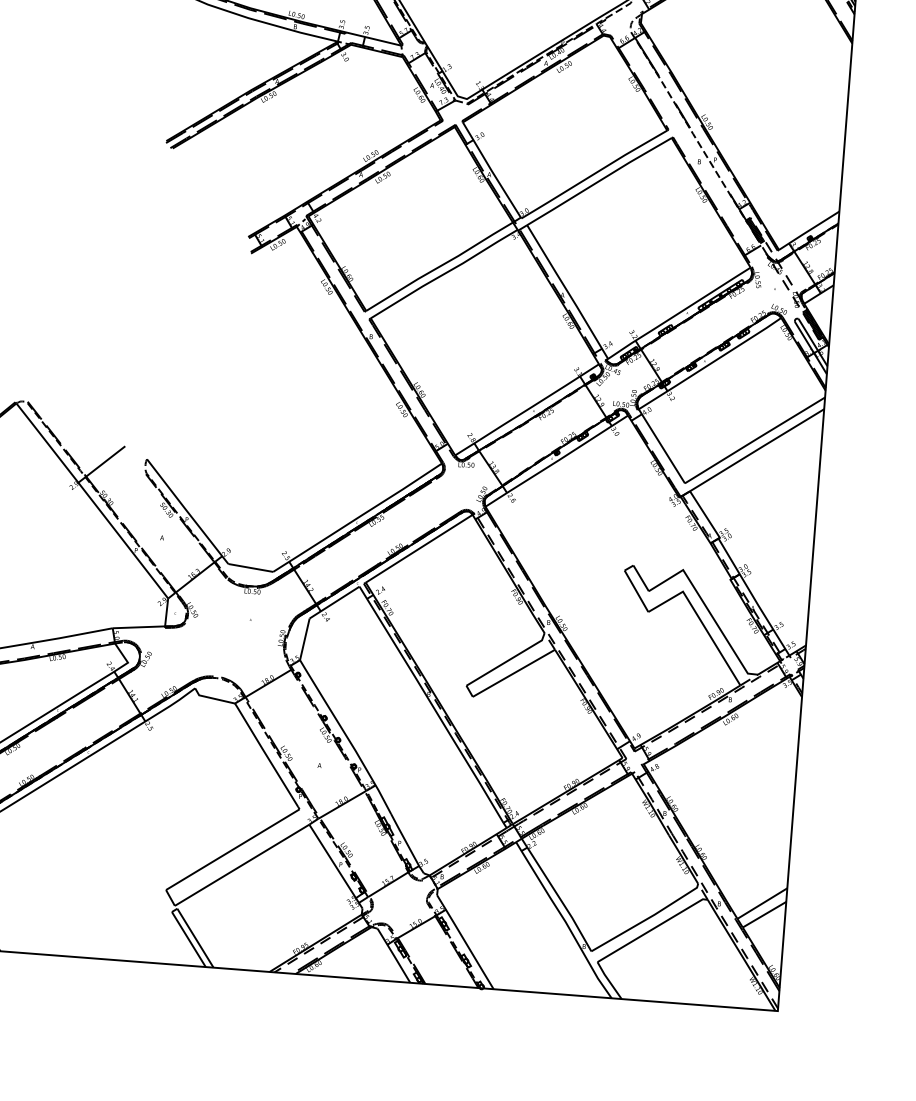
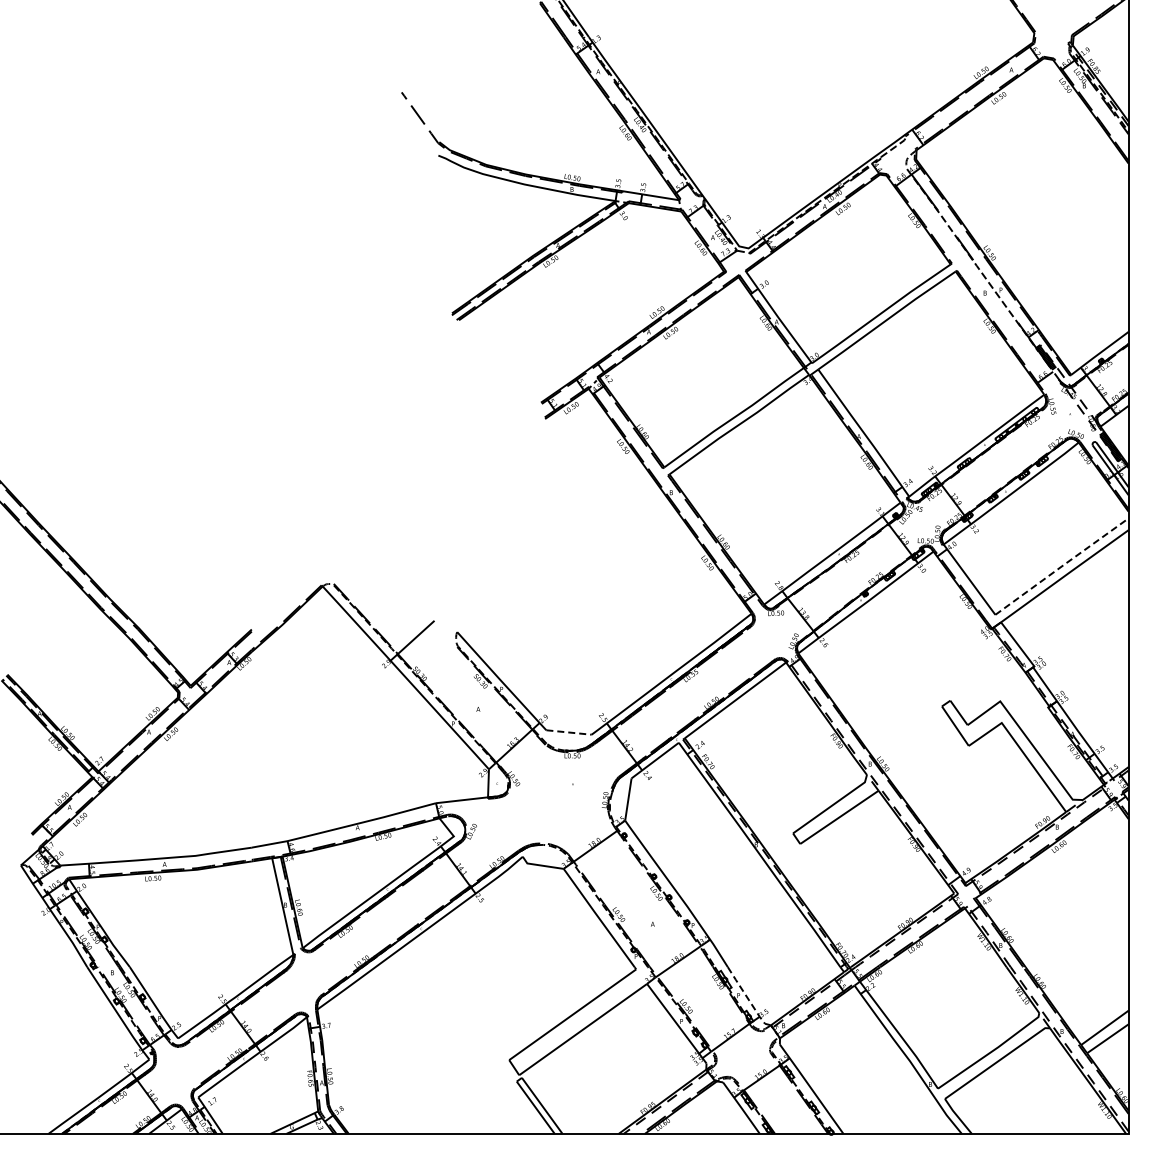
line: (755, 439) -> (1062, 565), solid -> dashed
line: (251, 568) -> (569, 732), solid -> dashed
line: (407, 844) -> (746, 996), solid -> dashed

